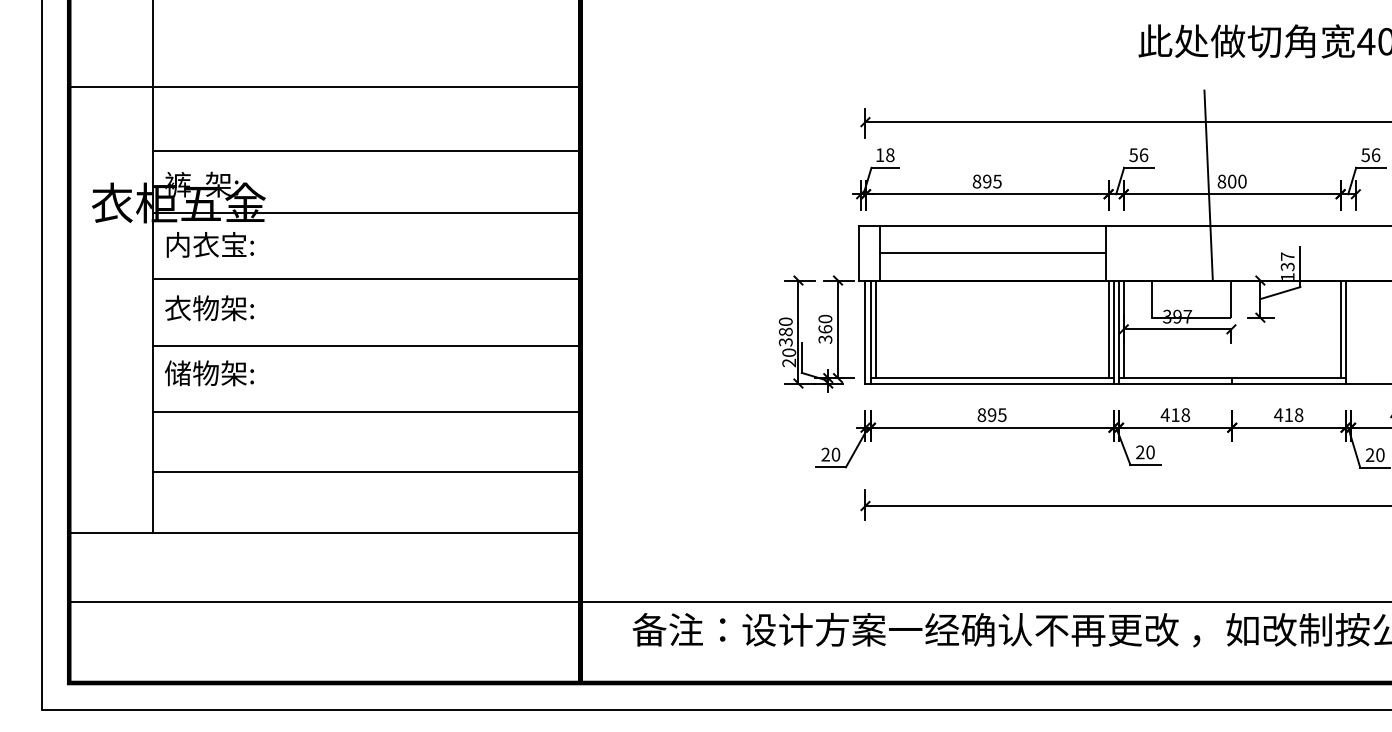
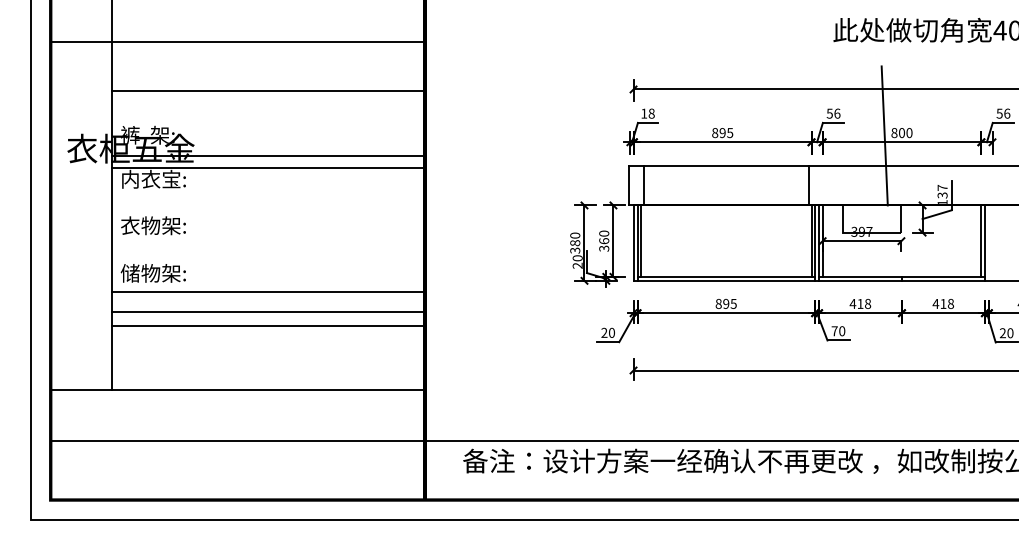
line: (324, 86) -> (237, 41), moved
line: (366, 150) -> (268, 90), moved
line: (992, 253) -> (726, 185), removed
line: (366, 279) -> (268, 168), moved
line: (366, 346) -> (268, 292), moved
line: (366, 411) -> (268, 326), moved
text: (1140, 452) -> (834, 331), 20 -> 70
line: (366, 471) -> (268, 311), moved

